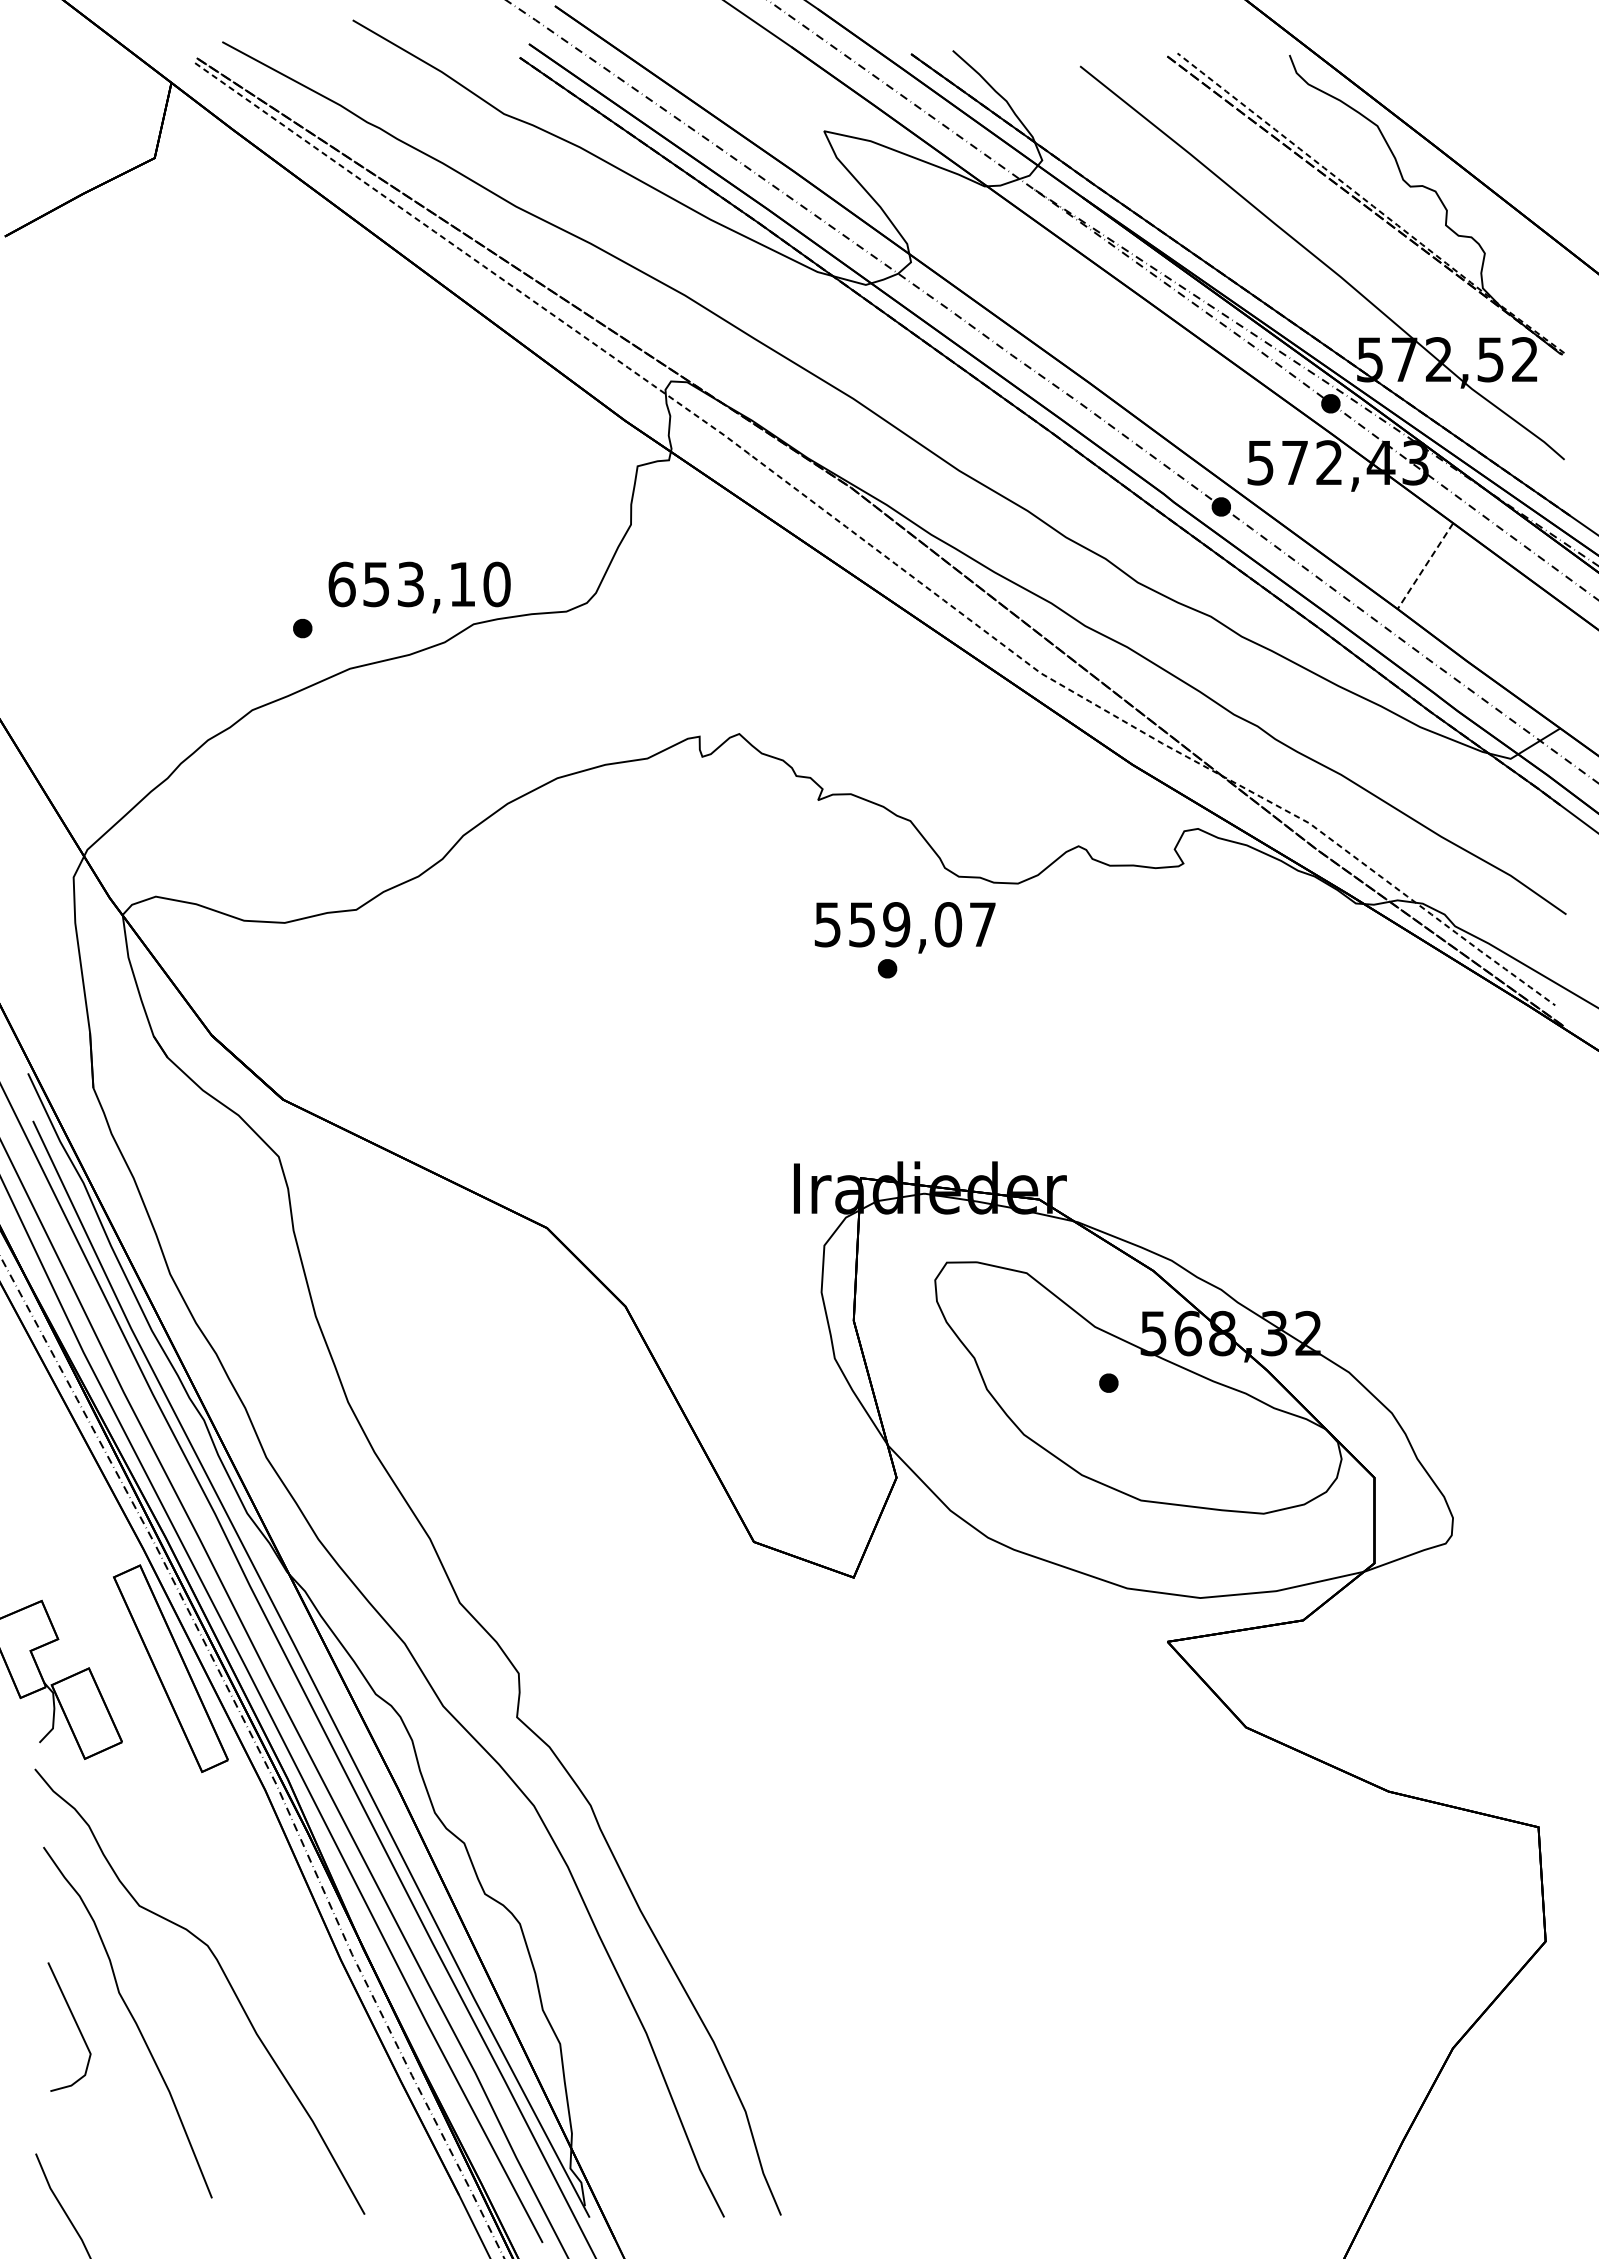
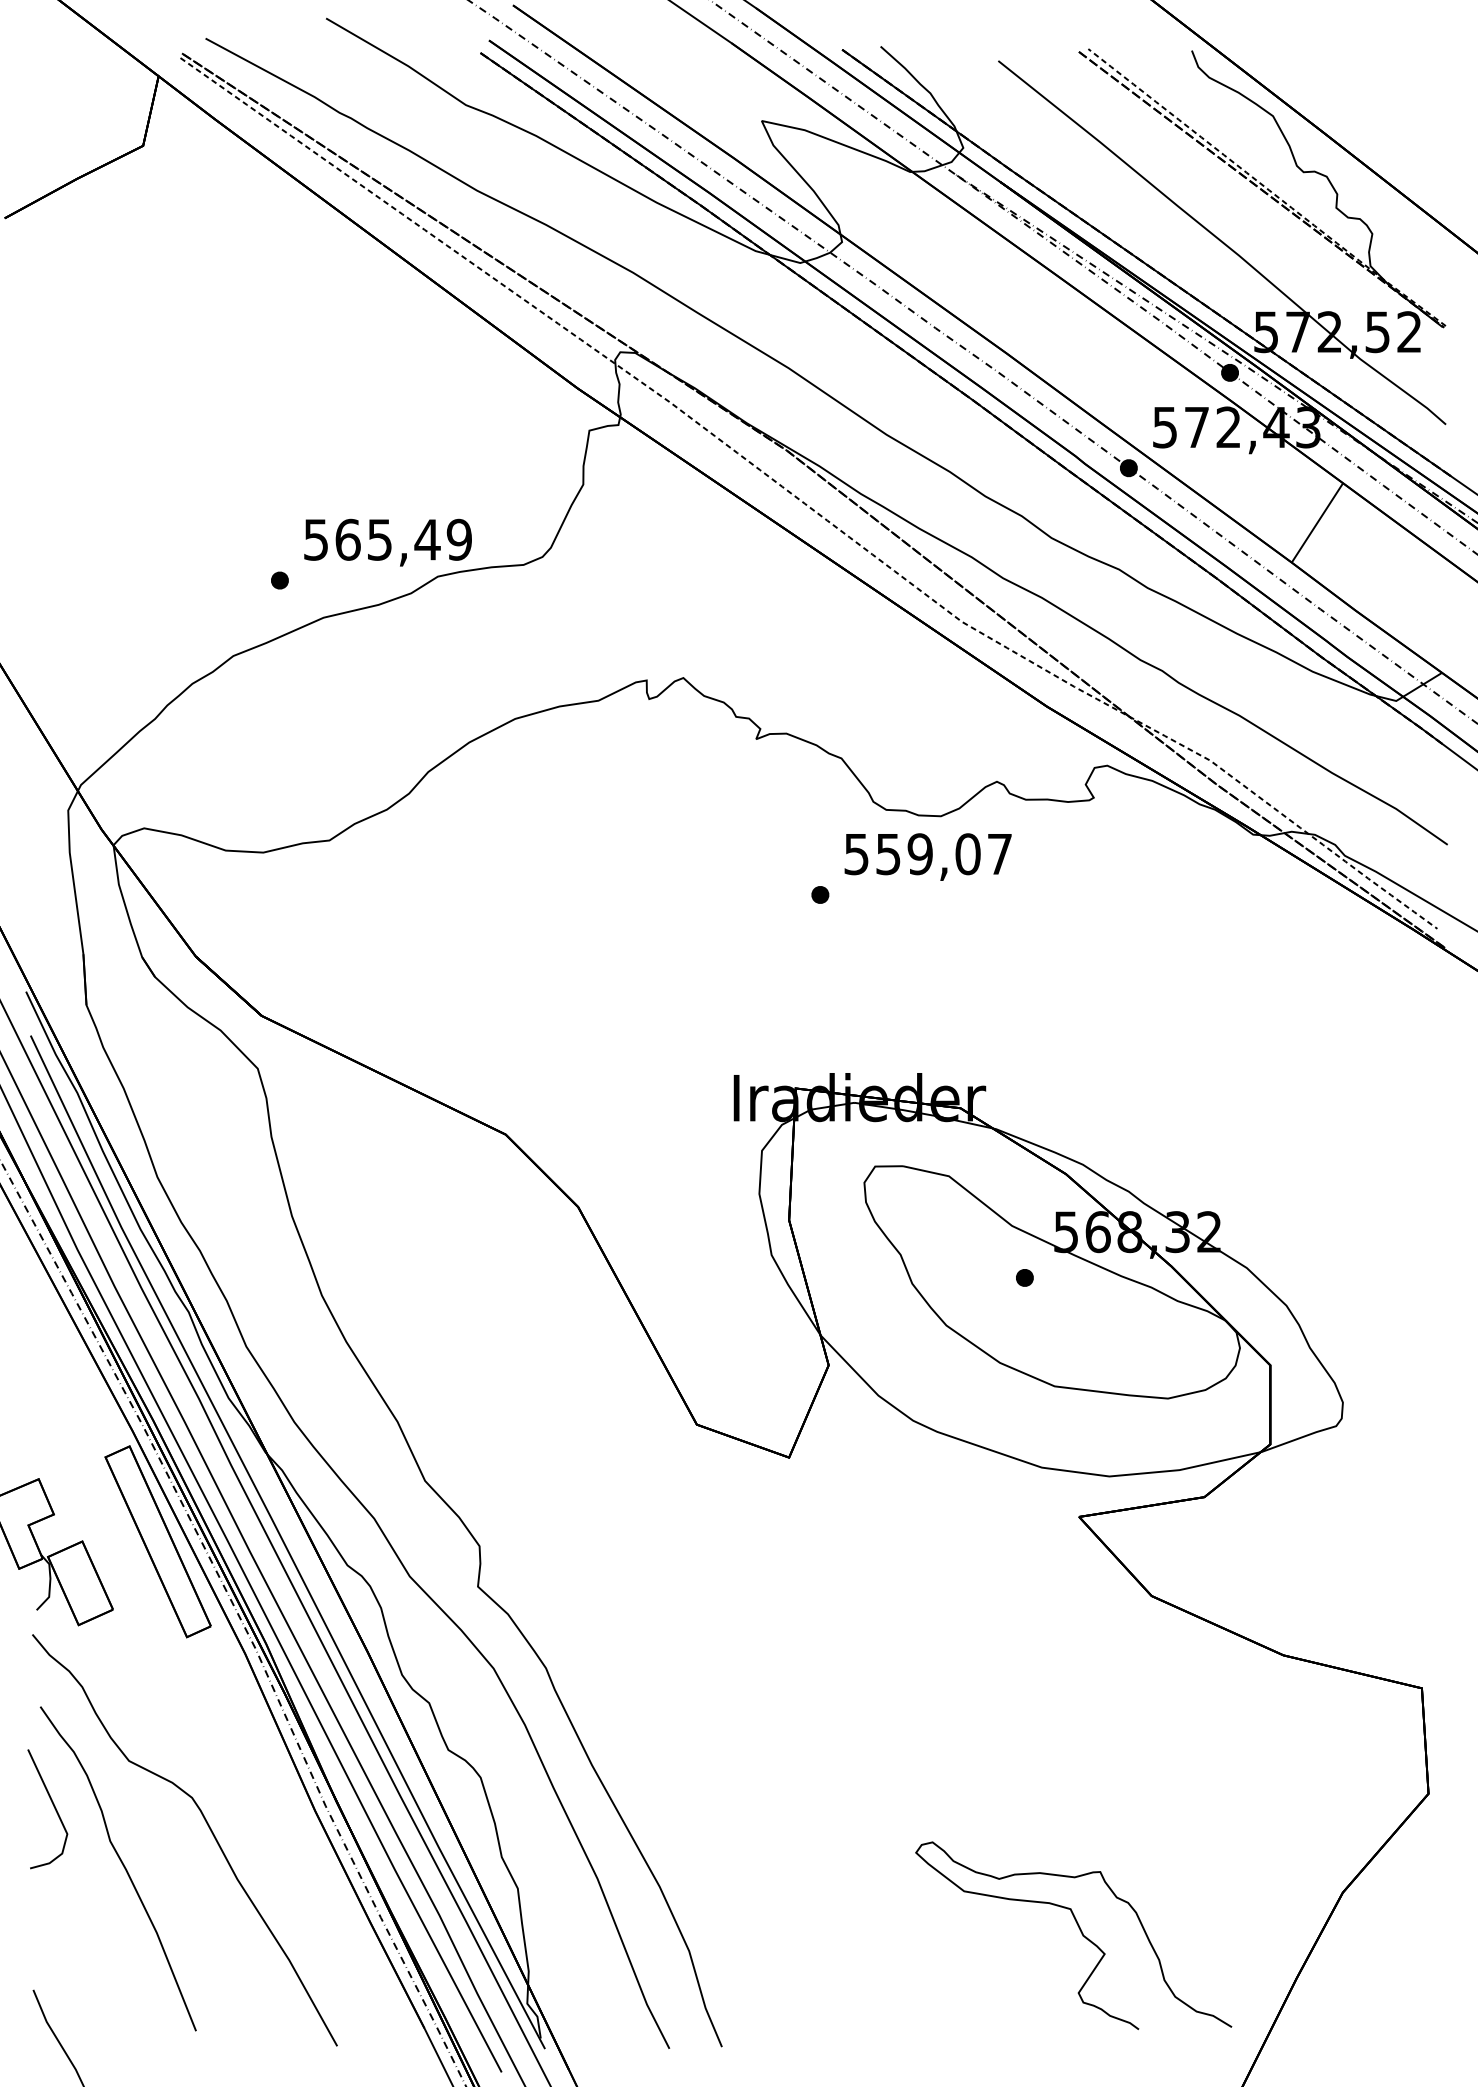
line: (1425, 566) -> (1317, 523), dashed -> solid
text: (419, 584) -> (387, 539), 653,10 -> 565,49
text: (904, 927) -> (927, 856), moved
line: (75, 2023) -> (53, 1805), moved
curve: (1169, 2091) -> (1080, 1932), added

